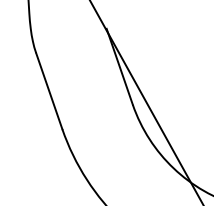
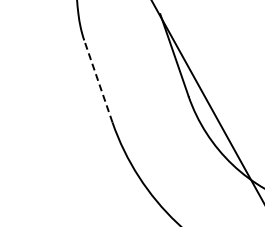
line: (49, 90) -> (98, 80), solid -> dashed

